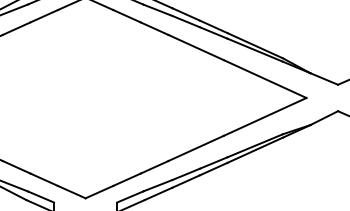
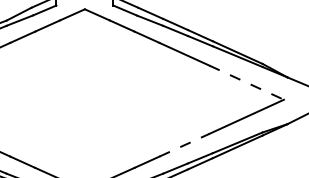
line: (265, 79) -> (247, 83), solid -> dashed
line: (196, 148) -> (184, 145), solid -> dashed

